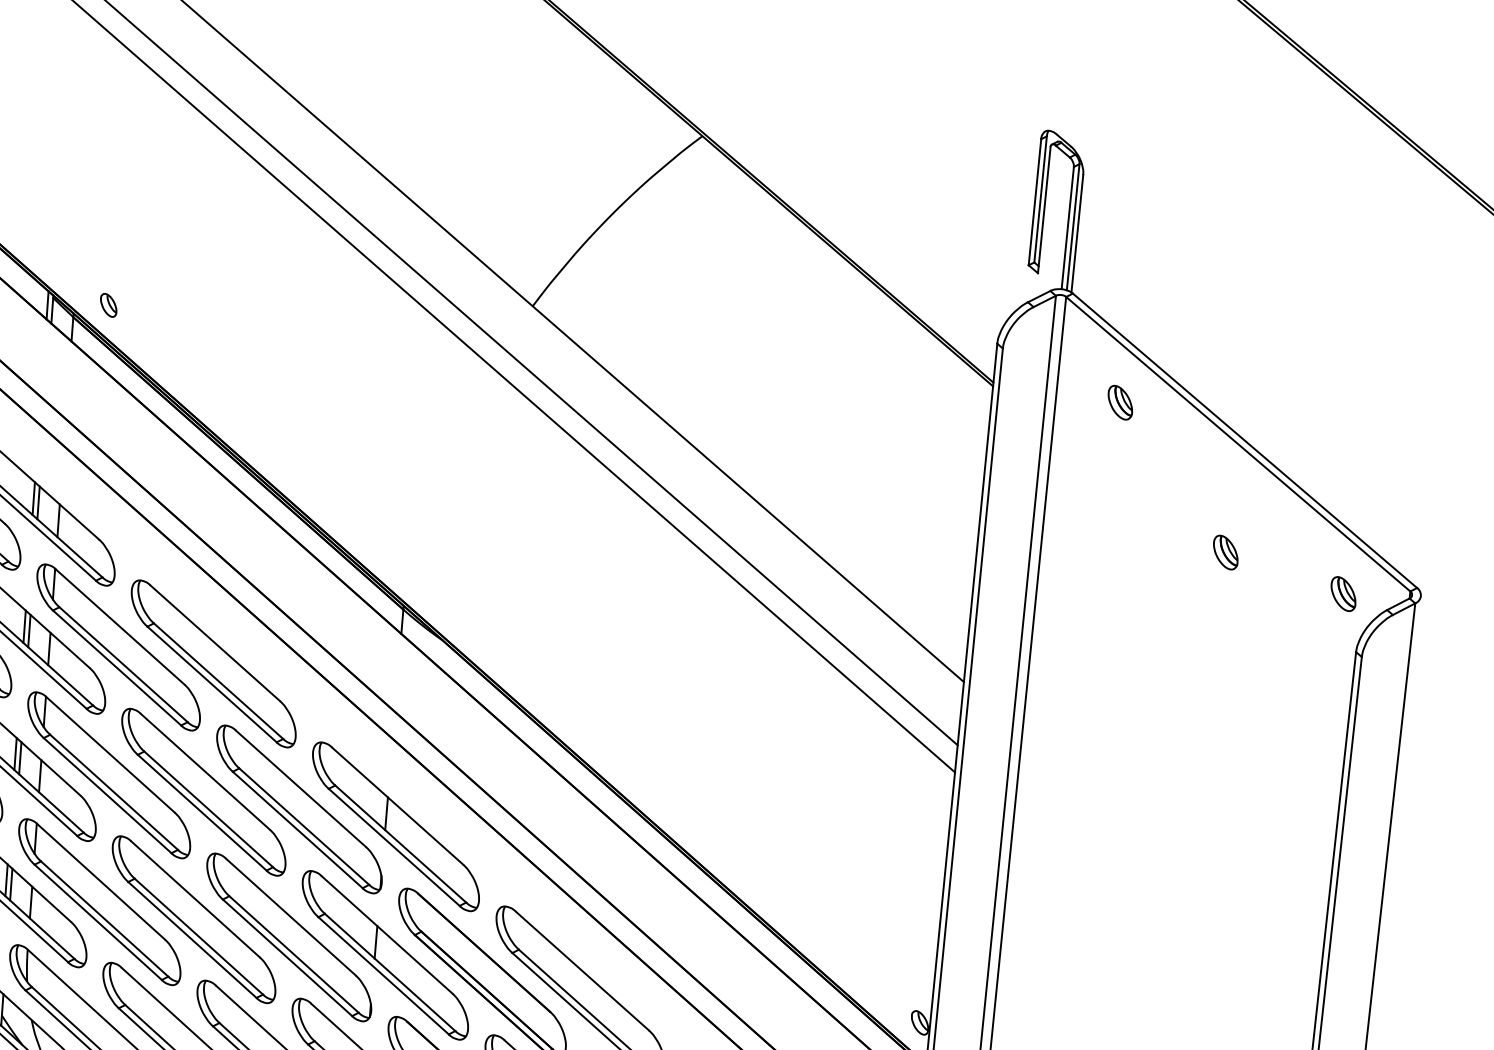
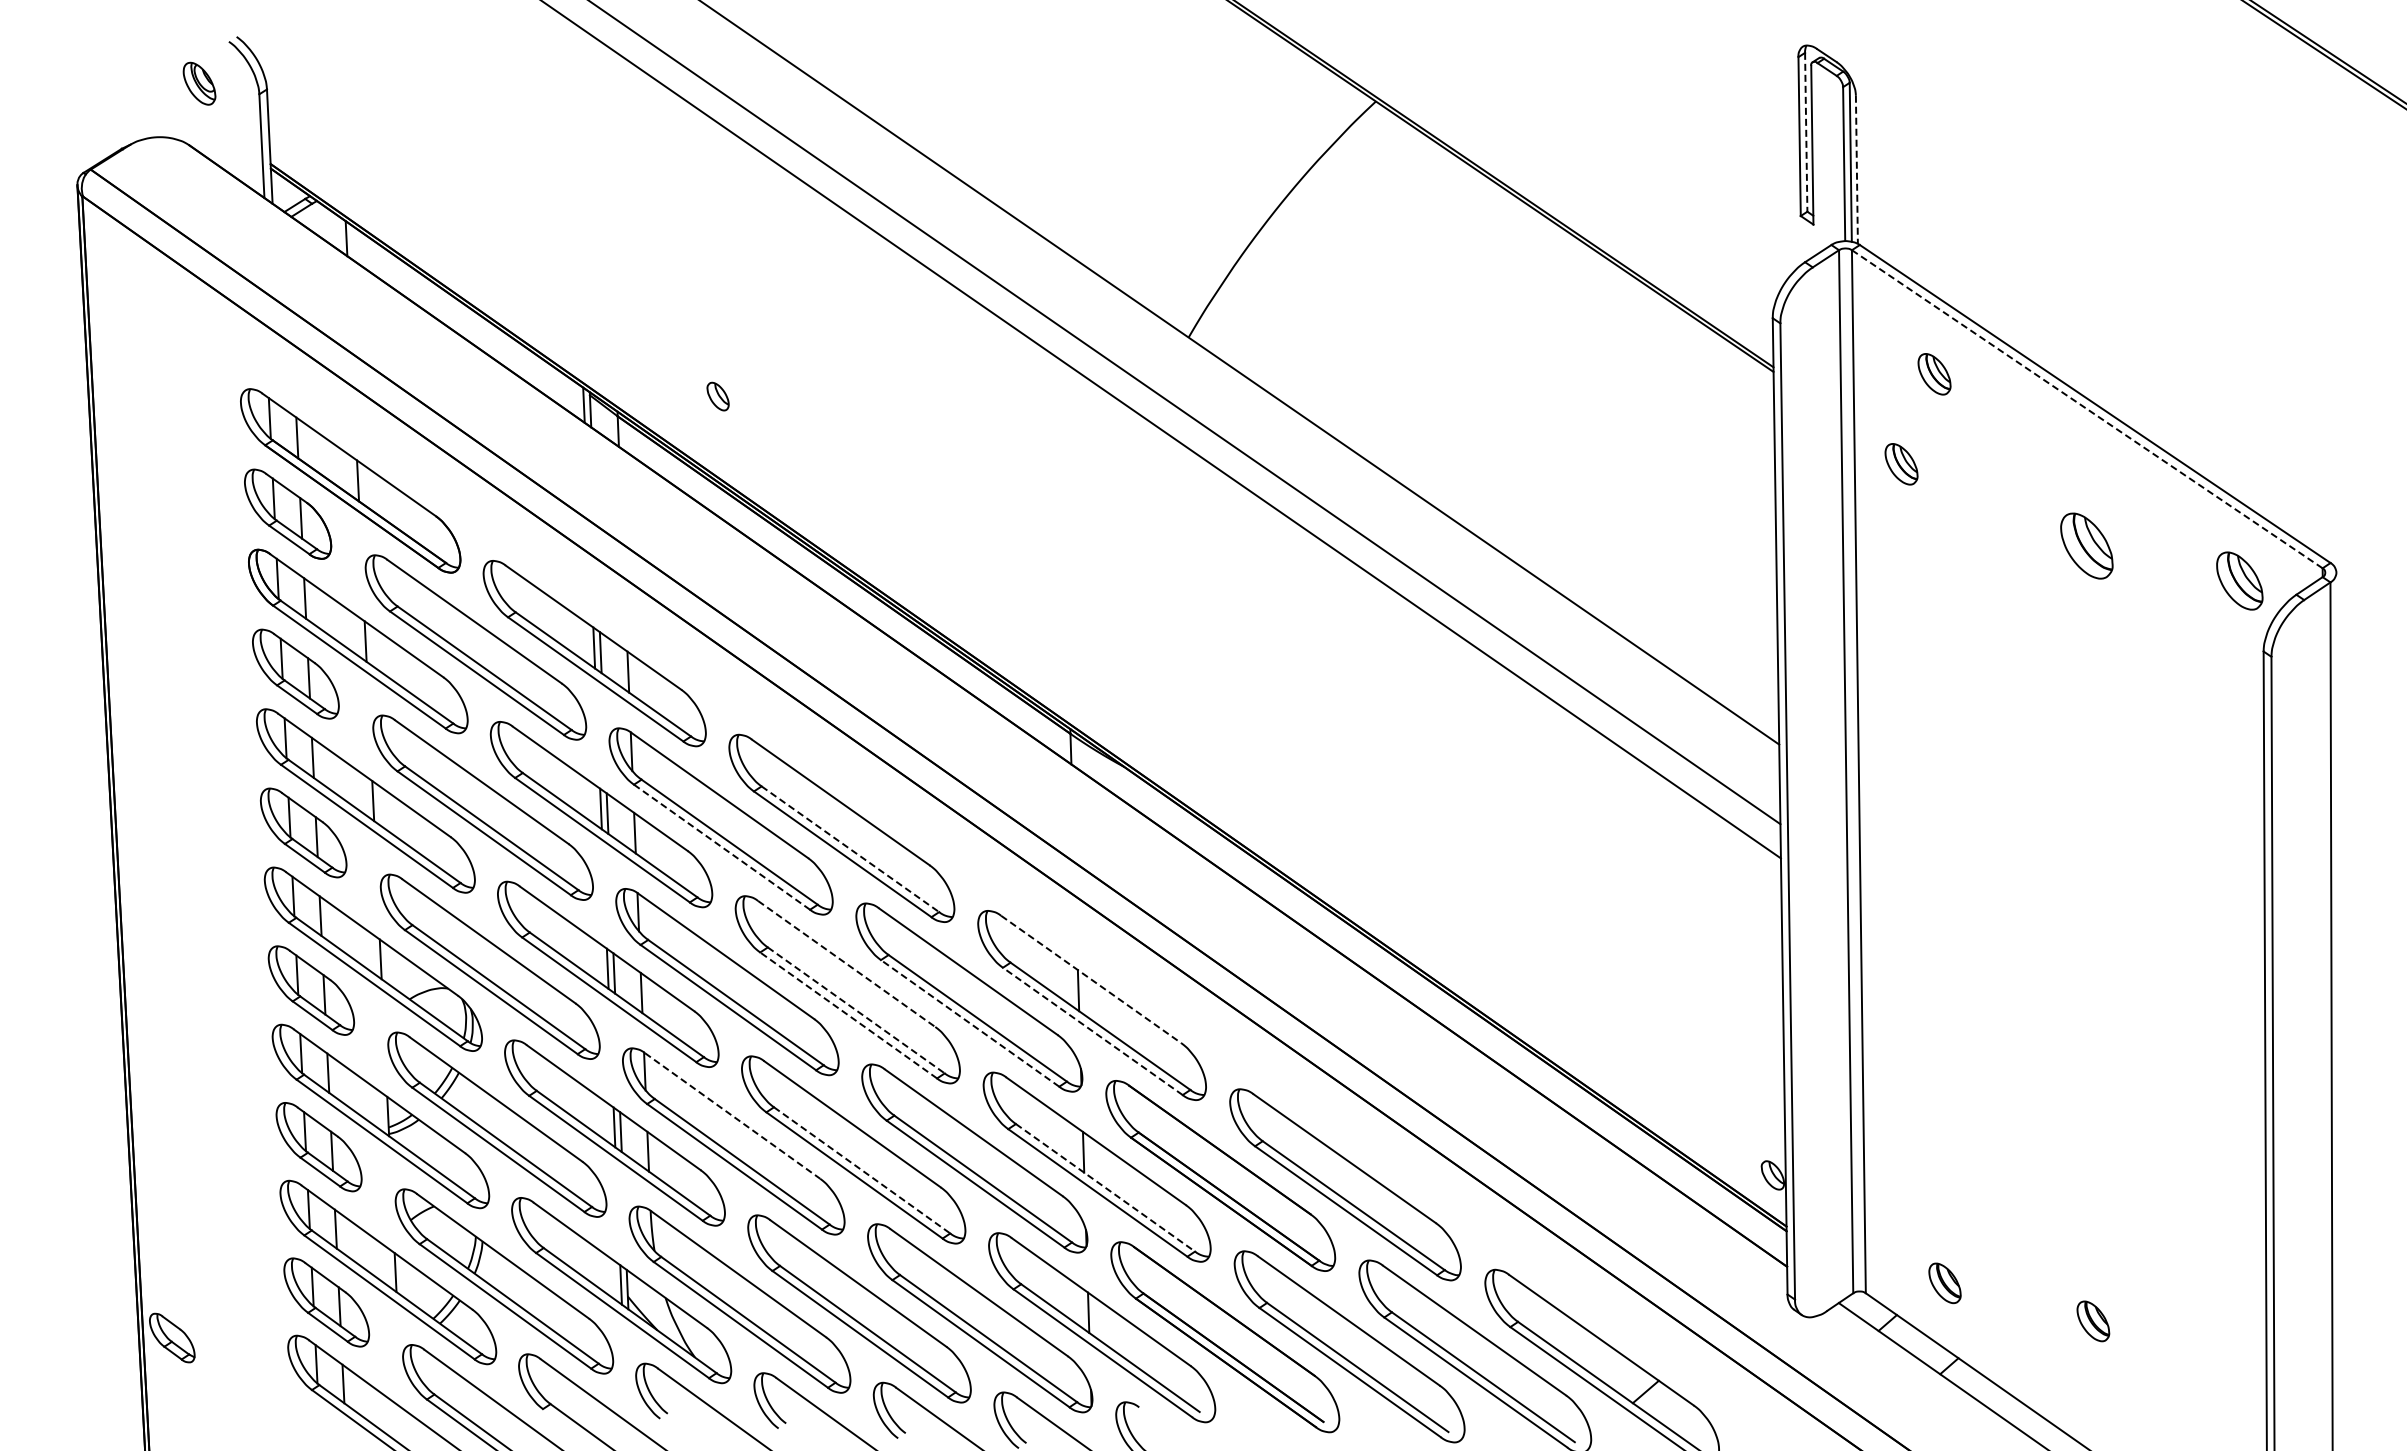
line: (1040, 199) -> (1806, 132), solid -> dashed
line: (1076, 234) -> (1856, 170), solid -> dashed
part: (108, 305) -> (717, 396), moved
line: (1238, 444) -> (2087, 409), solid -> dashed
part: (1086, 471) -> (1901, 464), added
part: (1226, 552) -> (2087, 545), size x1.6
part: (1343, 593) -> (2239, 580), size x1.4
line: (117, 668) -> (722, 847), solid -> dashed
line: (218, 681) -> (850, 849), solid -> dashed
line: (205, 772) -> (846, 964), solid -> dashed
line: (397, 806) -> (1091, 979), solid -> dashed
line: (208, 809) -> (856, 1010), solid -> dashed
line: (202, 812) -> (848, 1015), solid -> dashed
line: (297, 829) -> (969, 1023), solid -> dashed
line: (393, 847) -> (1092, 1031), solid -> dashed
line: (101, 882) -> (732, 1116), solid -> dashed
line: (199, 936) -> (862, 1170), solid -> dashed
line: (390, 972) -> (1105, 1187), solid -> dashed

